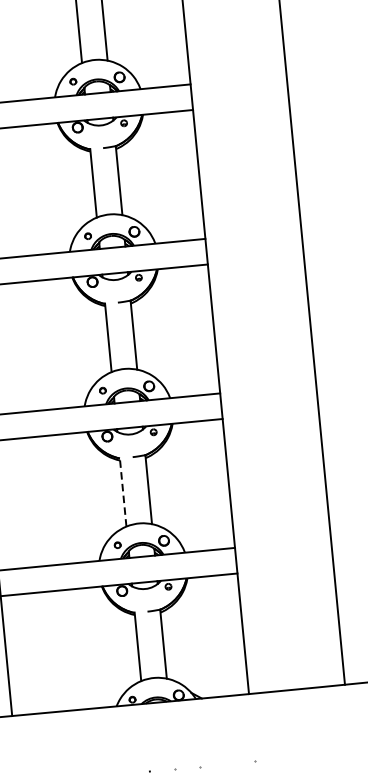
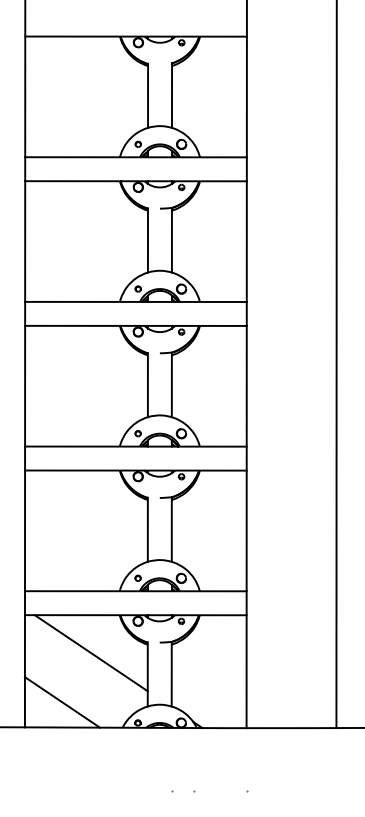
line: (122, 492) -> (147, 529), dashed -> solid
line: (74, 630) -> (90, 653), added
line: (48, 685) -> (61, 702), added

